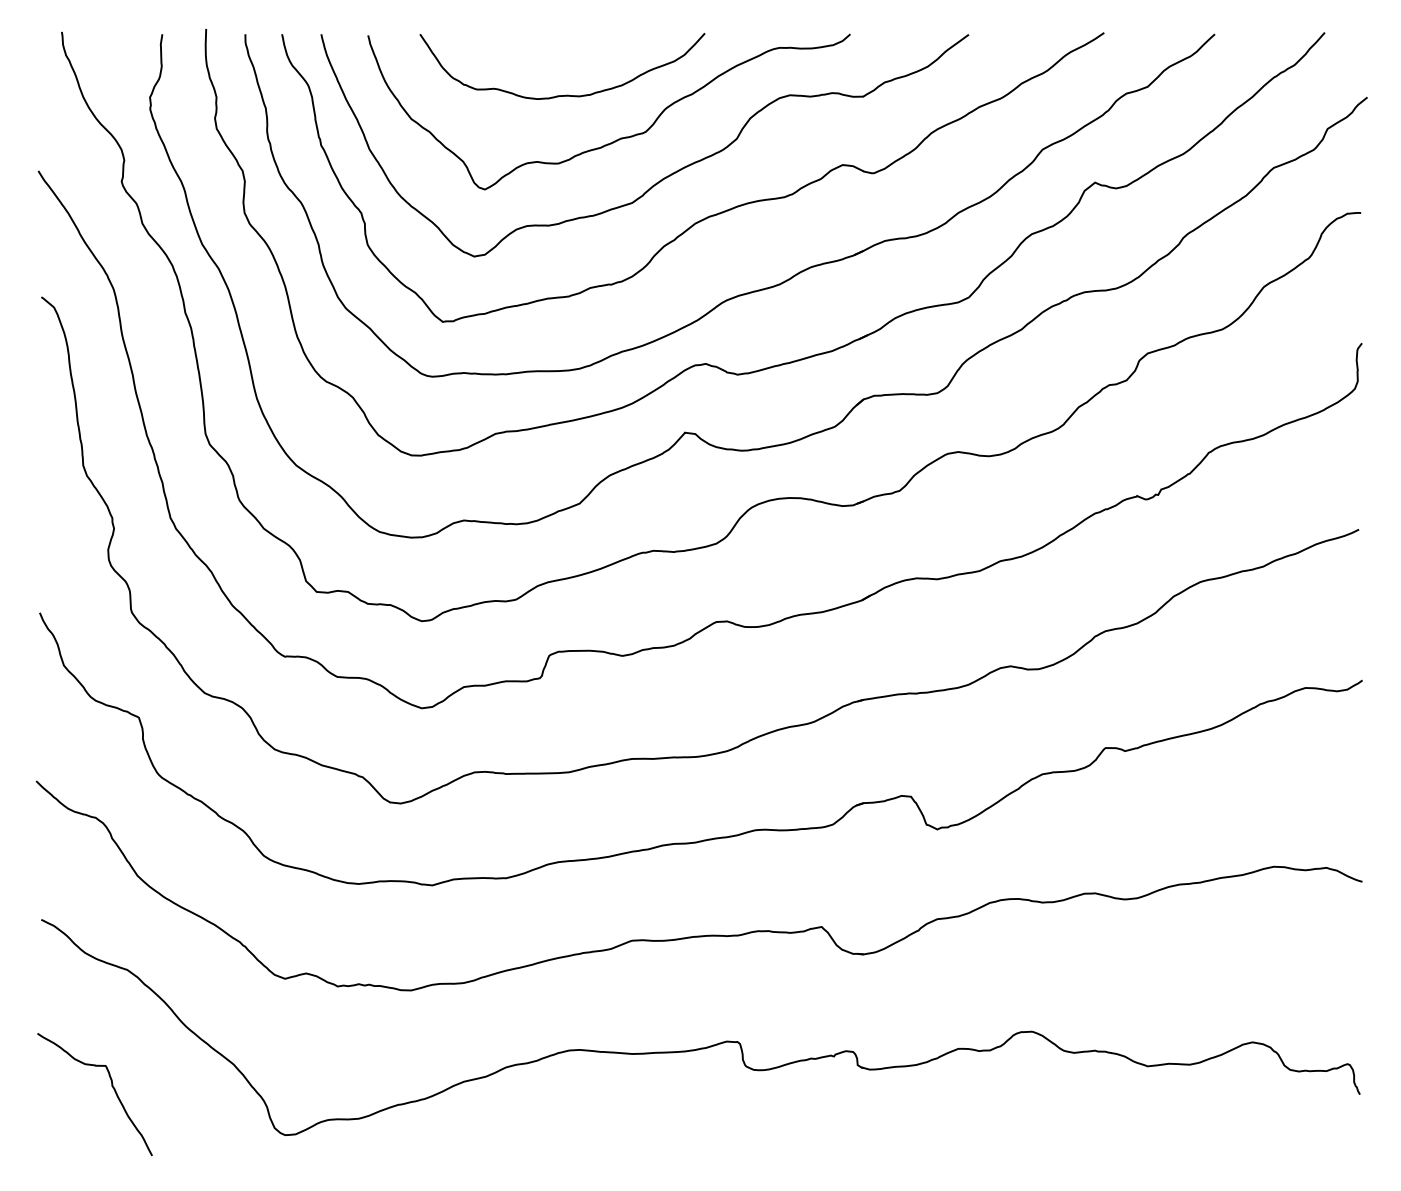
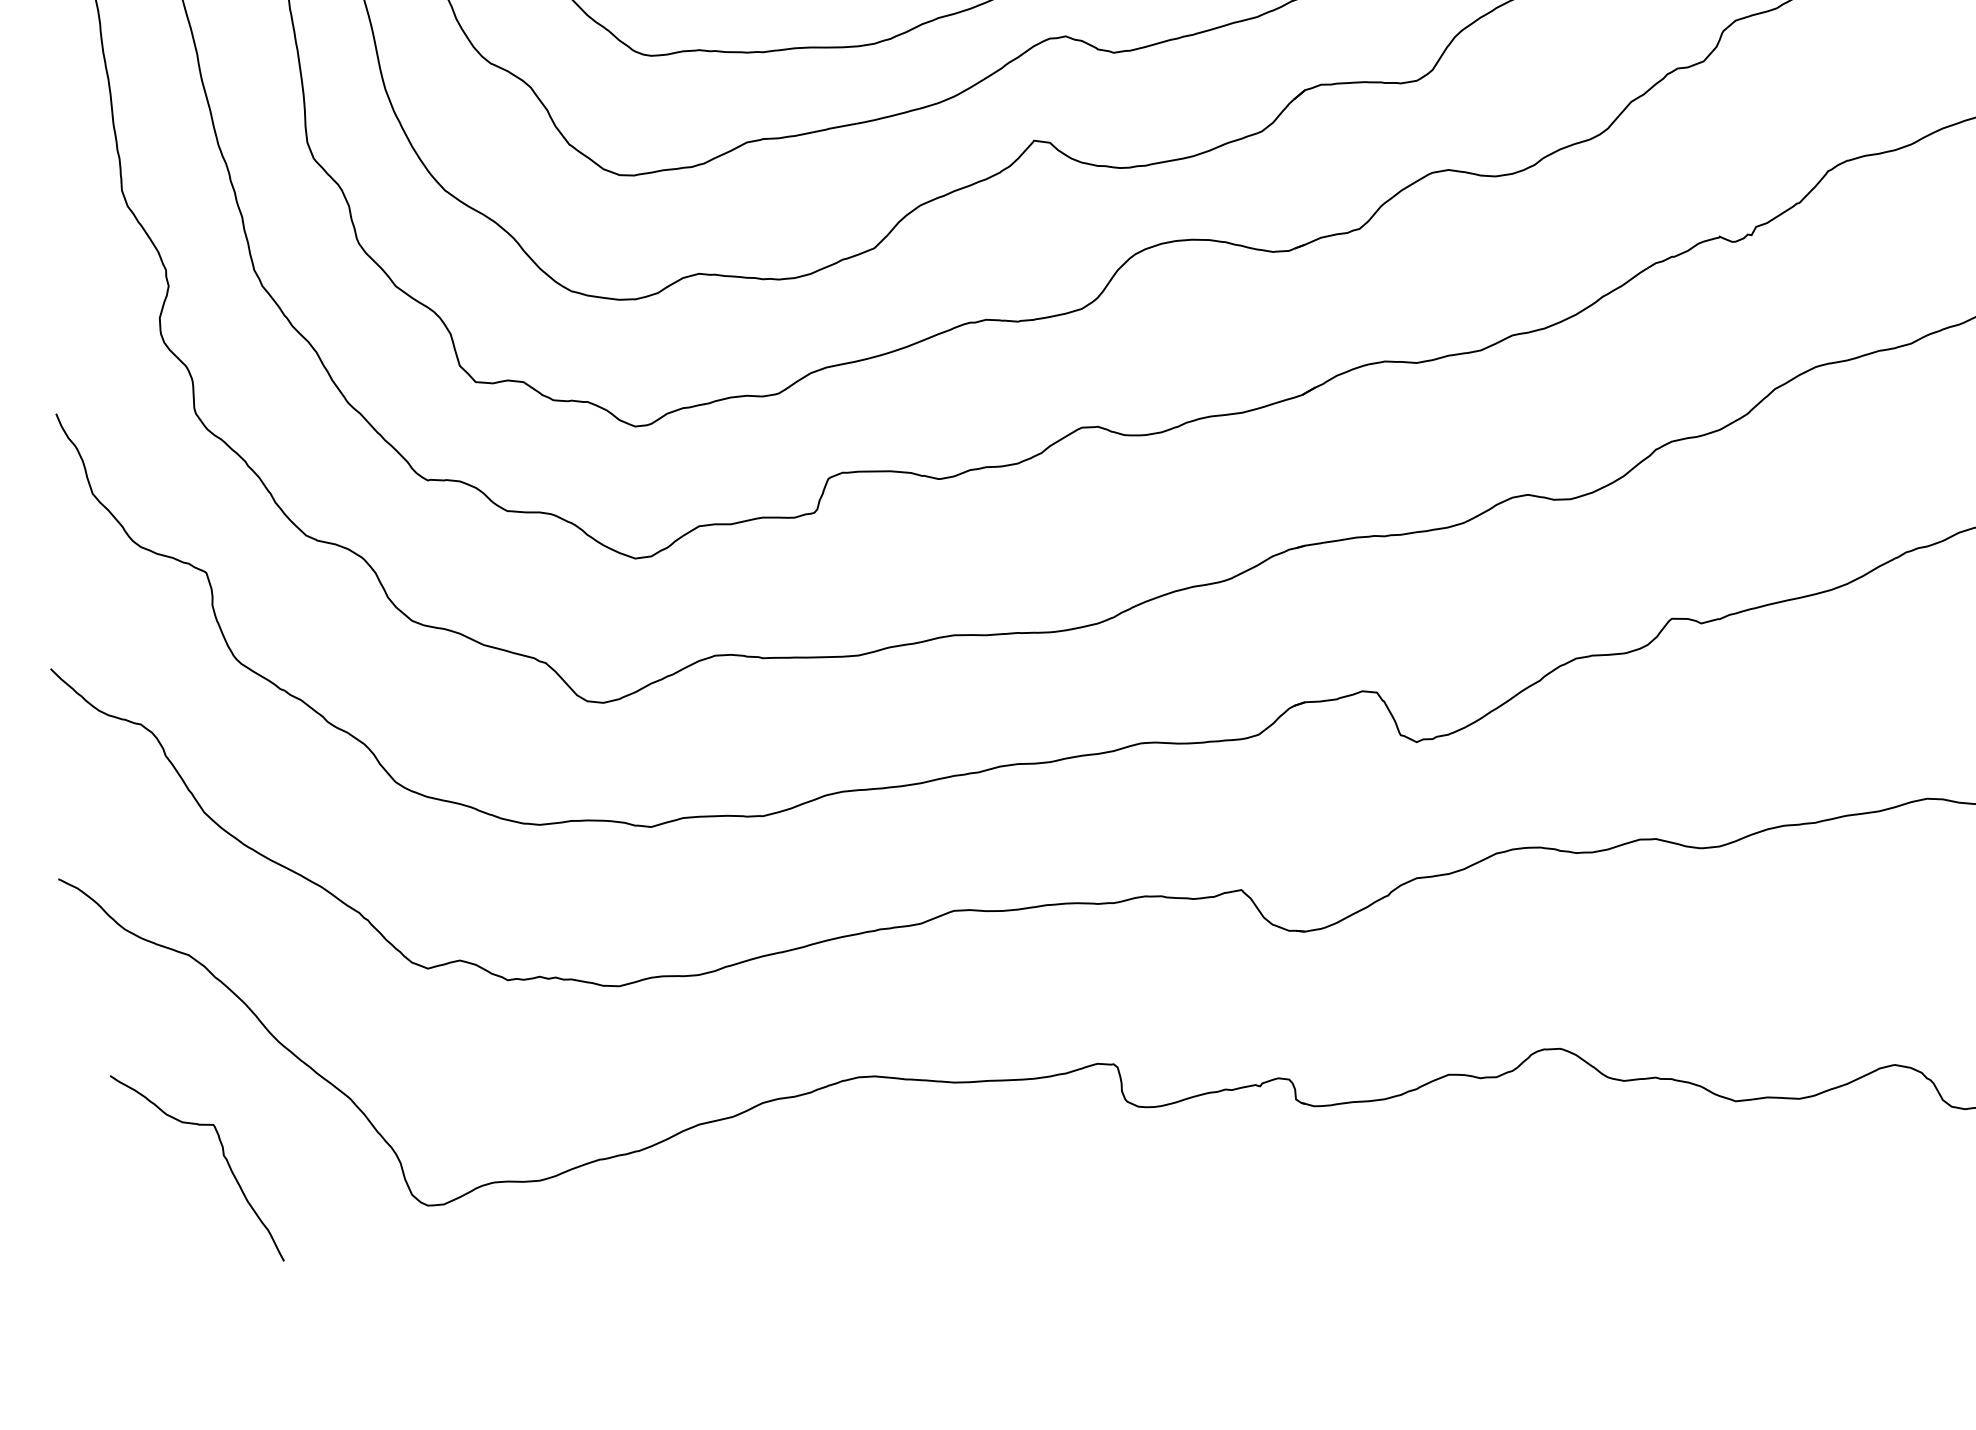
curve: (111, 1086) -> (222, 1156), moved

